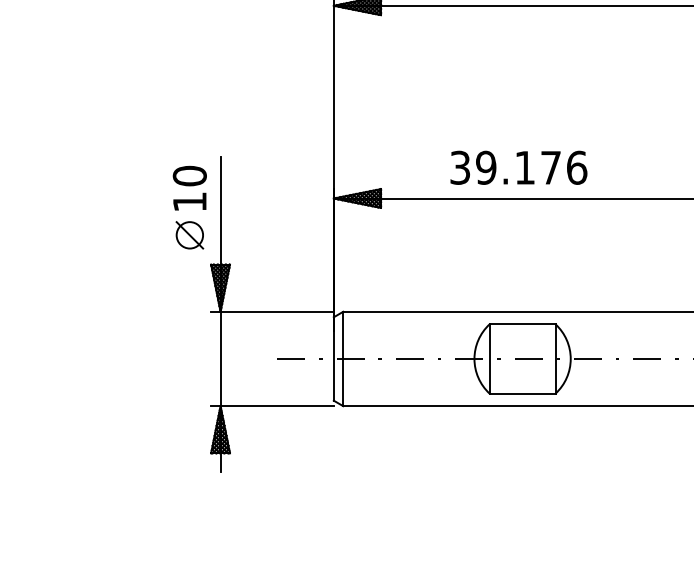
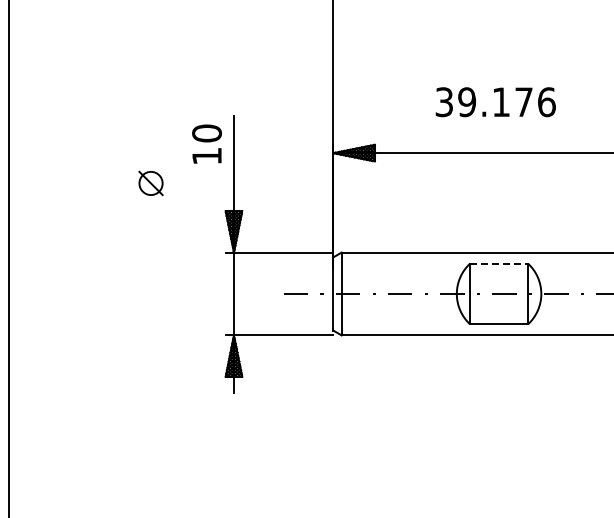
text: (518, 168) -> (495, 102), moved
part: (189, 235) -> (150, 183), moved
line: (523, 324) -> (499, 263), solid -> dashed

